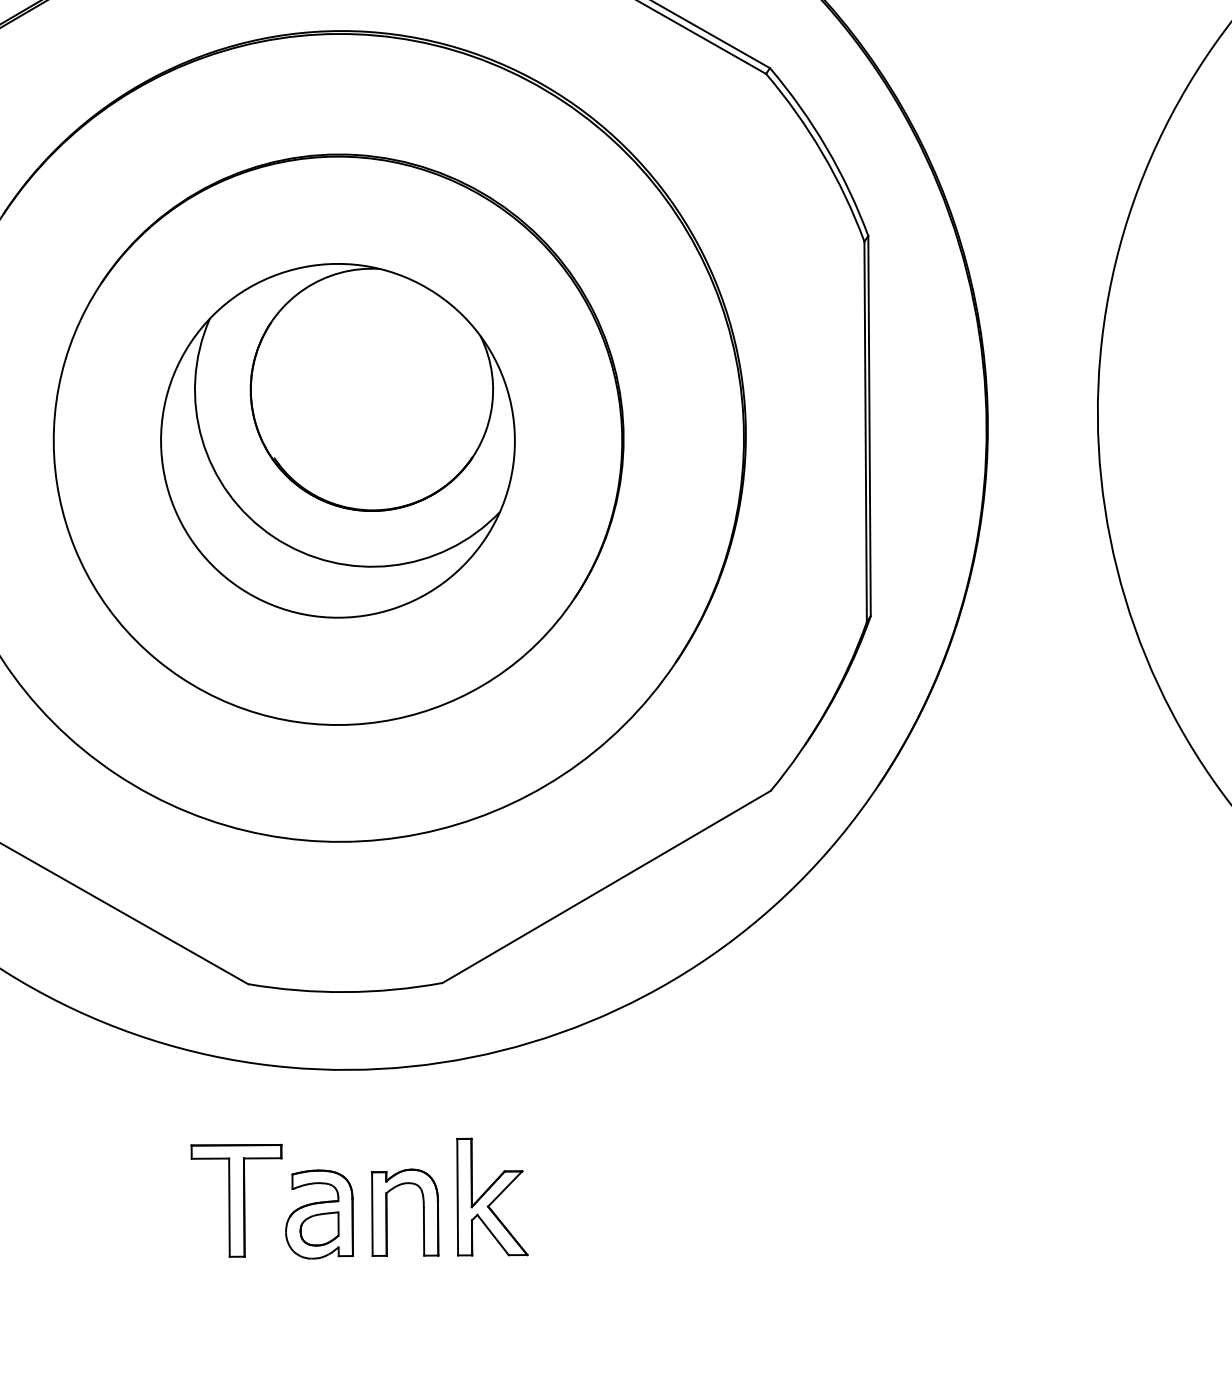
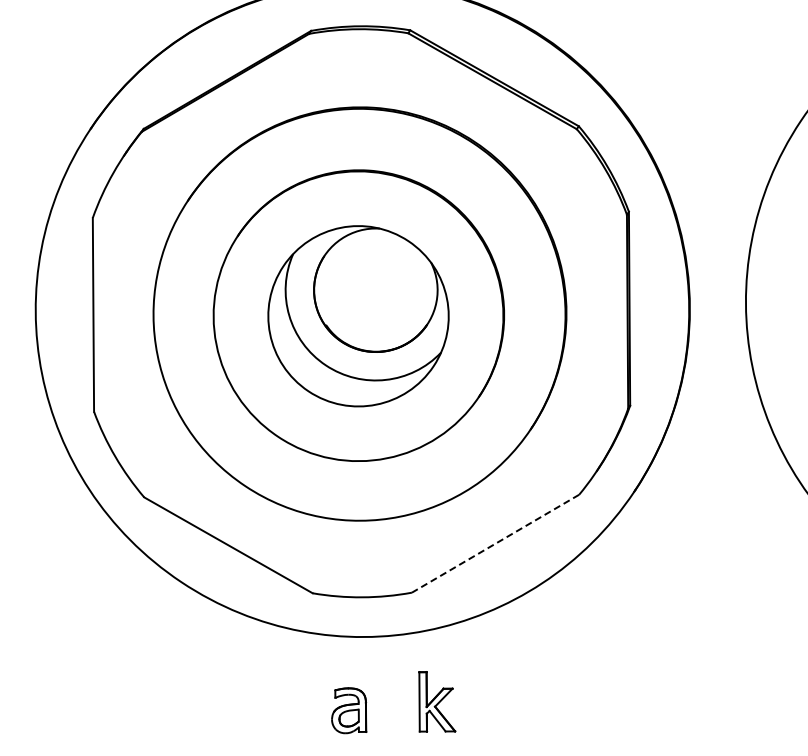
line: (606, 886) -> (495, 543), solid -> dashed
part: (235, 1200) -> (306, 703), removed
part: (388, 1212) -> (384, 709), removed

